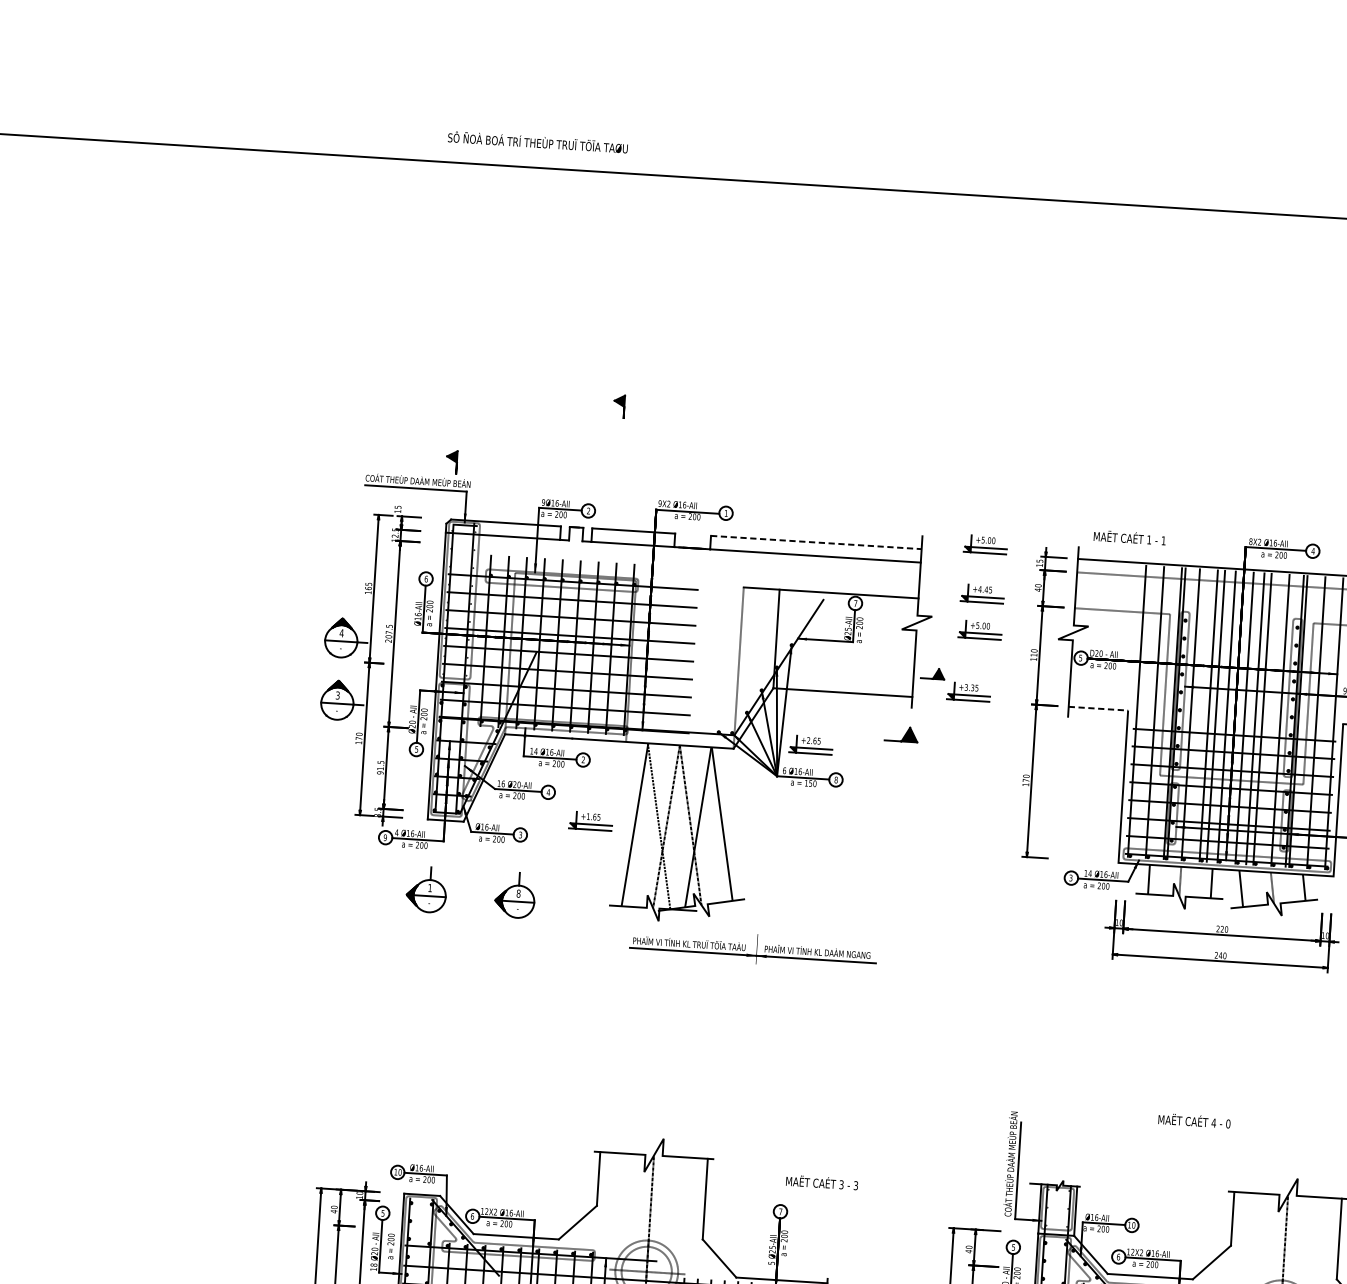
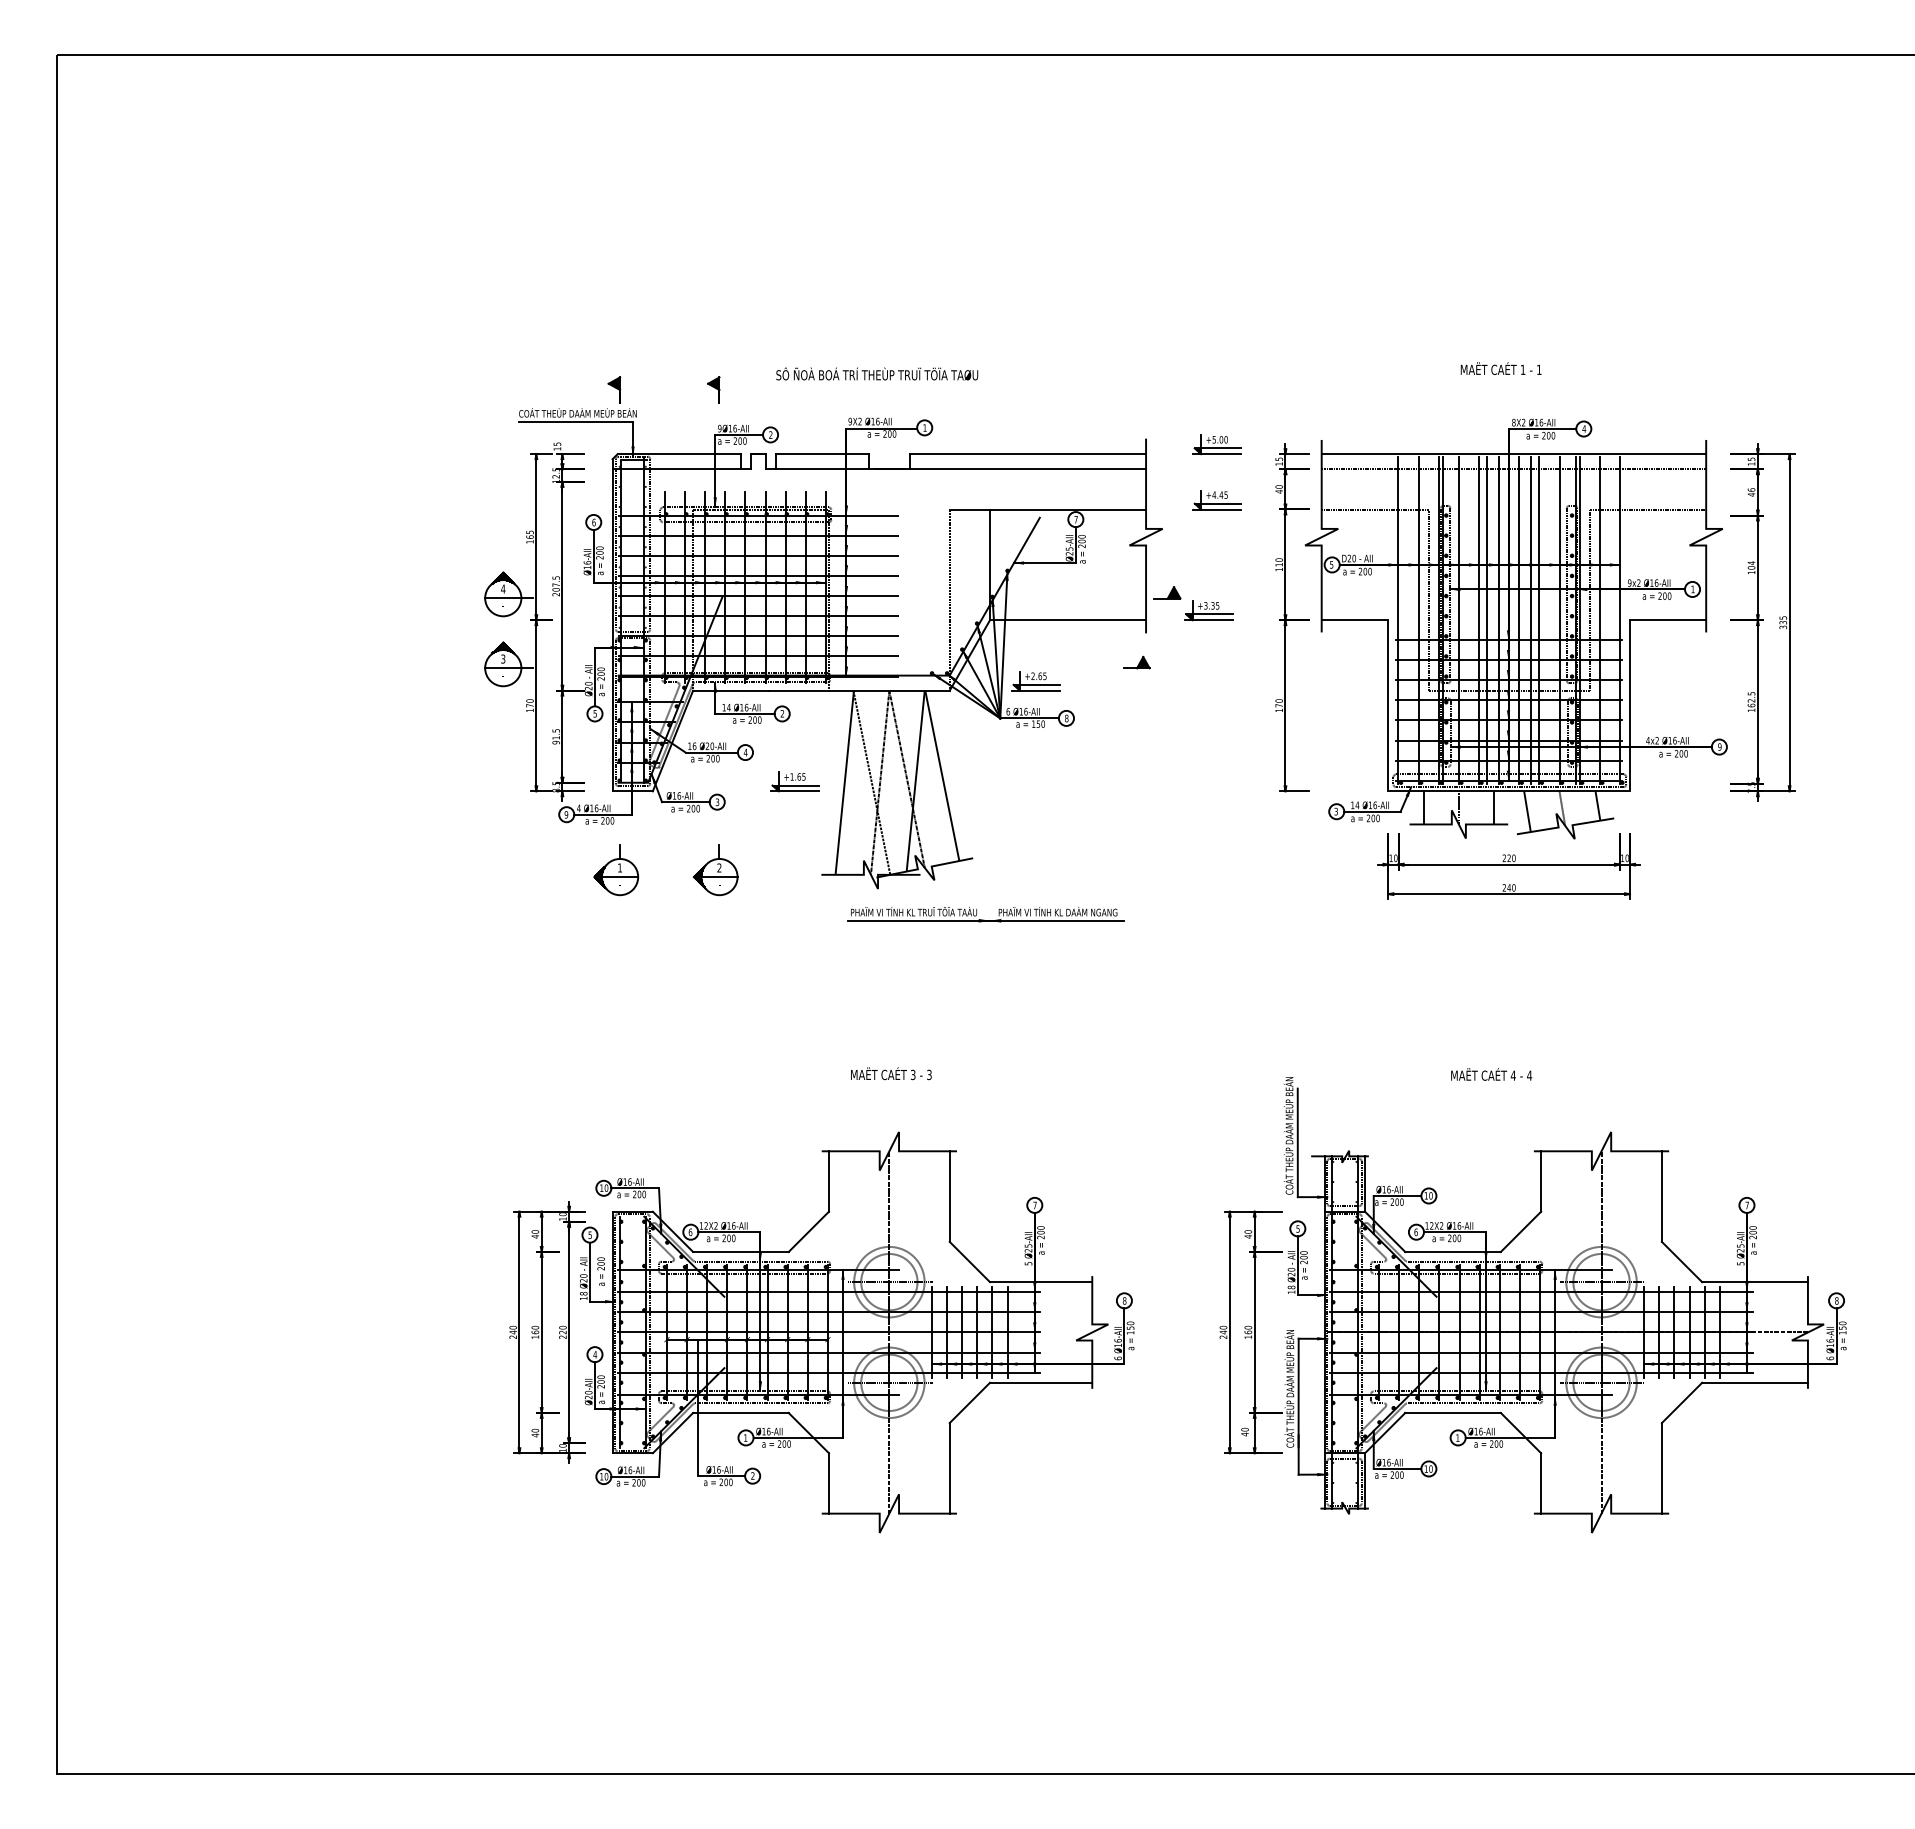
text: (538, 141) -> (877, 373), moved
part: (619, 406) -> (713, 389), moved
text: (1129, 537) -> (1500, 368), moved
line: (816, 542) -> (1028, 454), dashed -> solid
part: (979, 629) -> (1216, 540), removed
line: (1098, 708) -> (1355, 620), dashed -> solid
part: (901, 734) -> (1136, 662), size x0.71
text: (518, 893) -> (719, 867), 8 -> 2
text: (1228, 1123) -> (1529, 1075), 0 -> 4
text: (822, 1182) -> (891, 1073), moved

